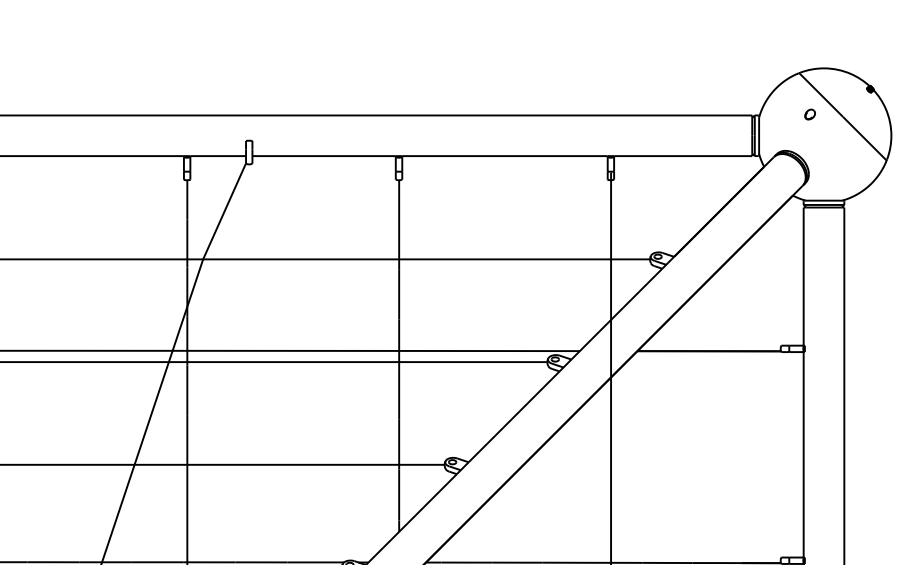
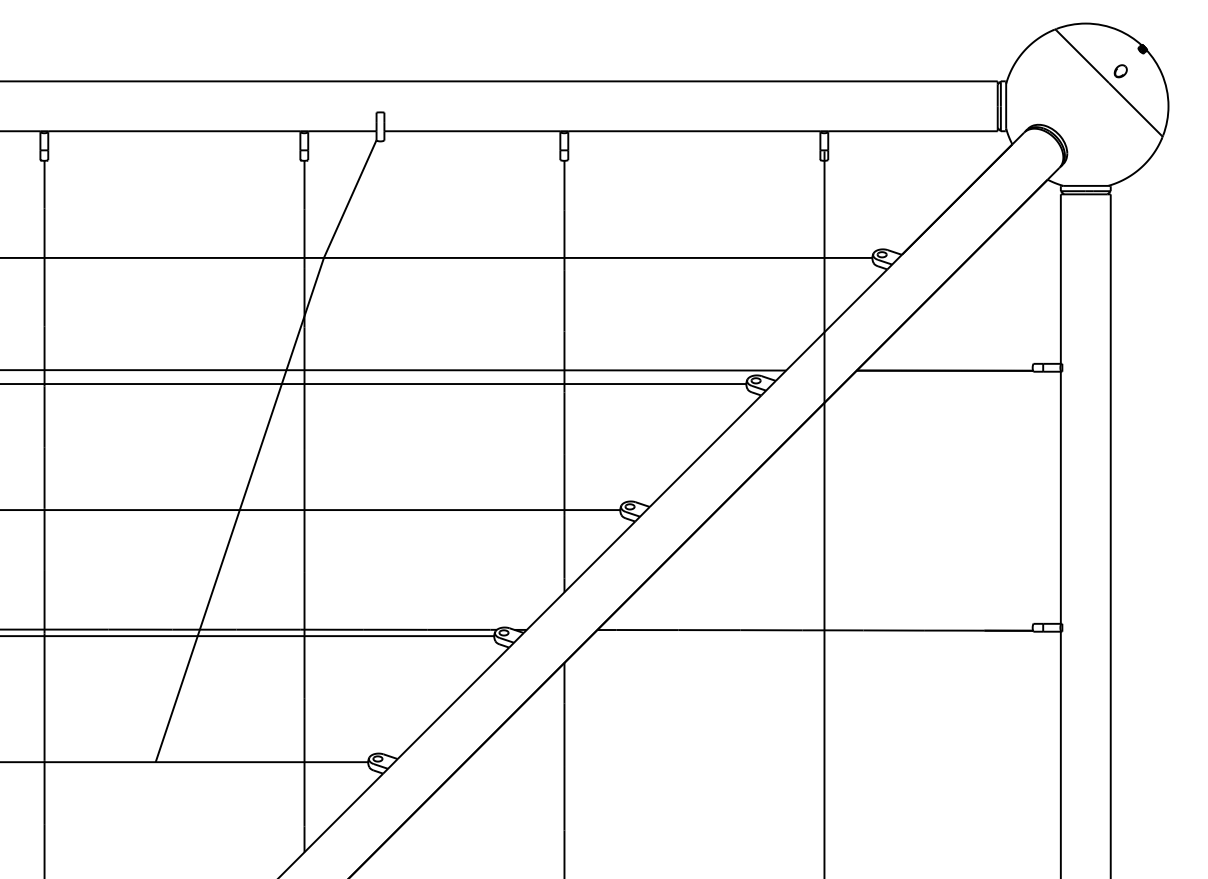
part: (809, 114) -> (1120, 71), moved

